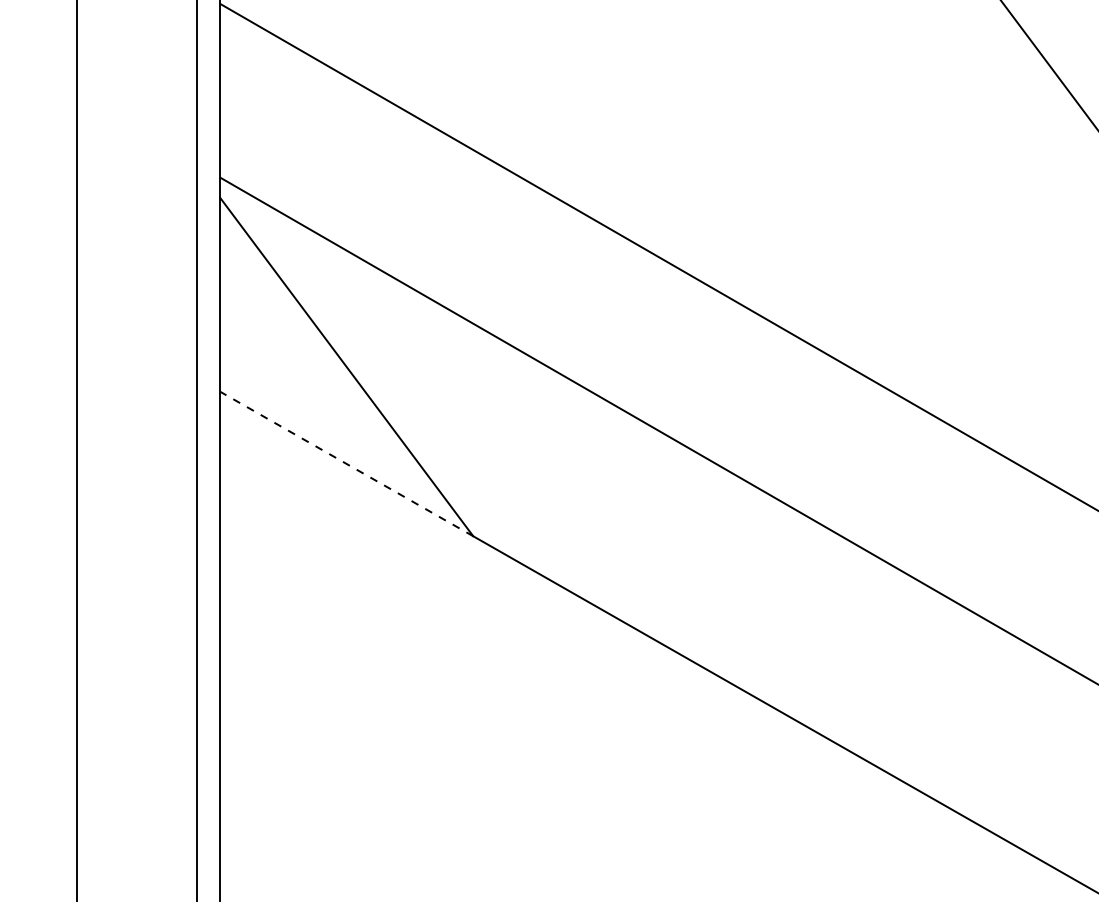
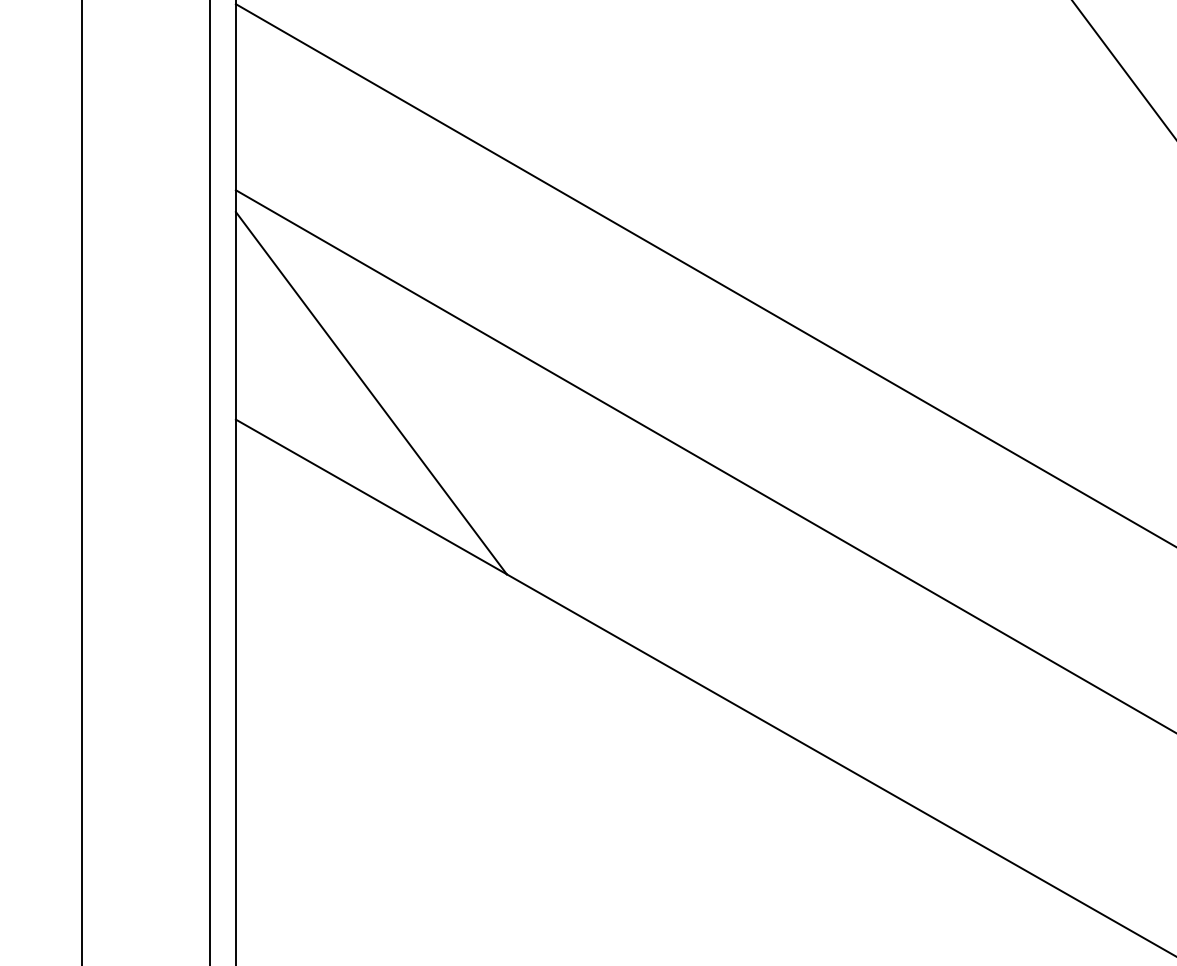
line: (346, 464) -> (371, 497), dashed -> solid

